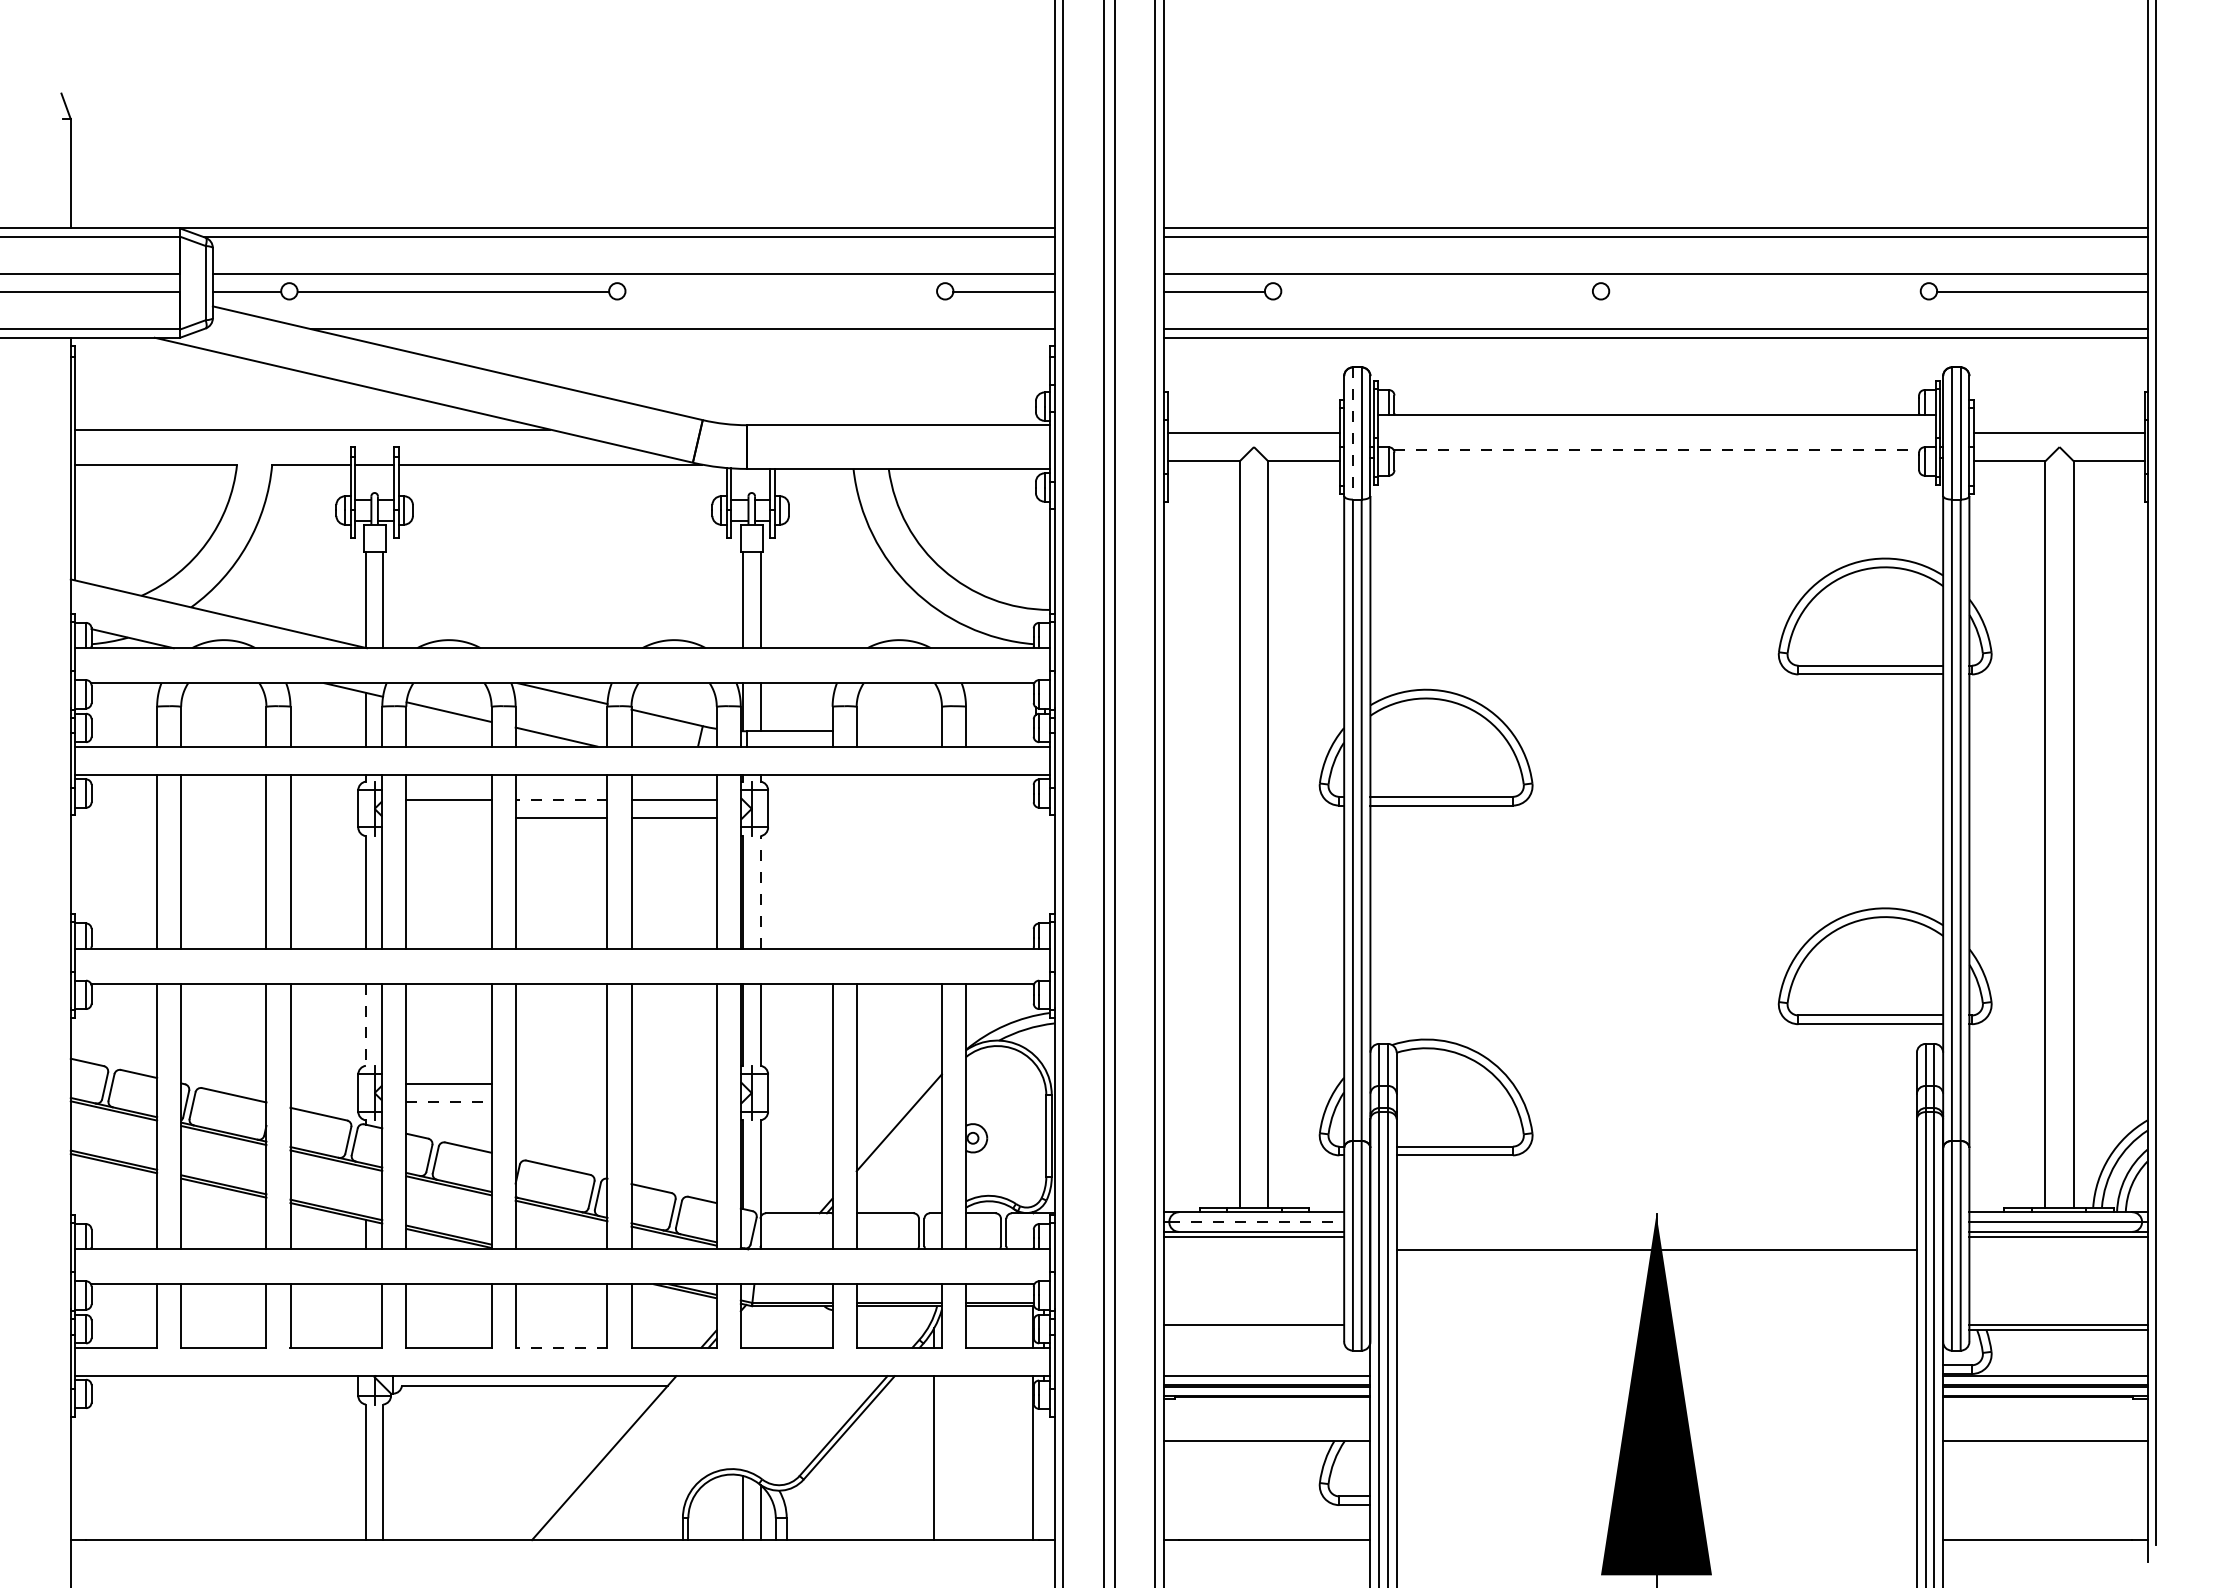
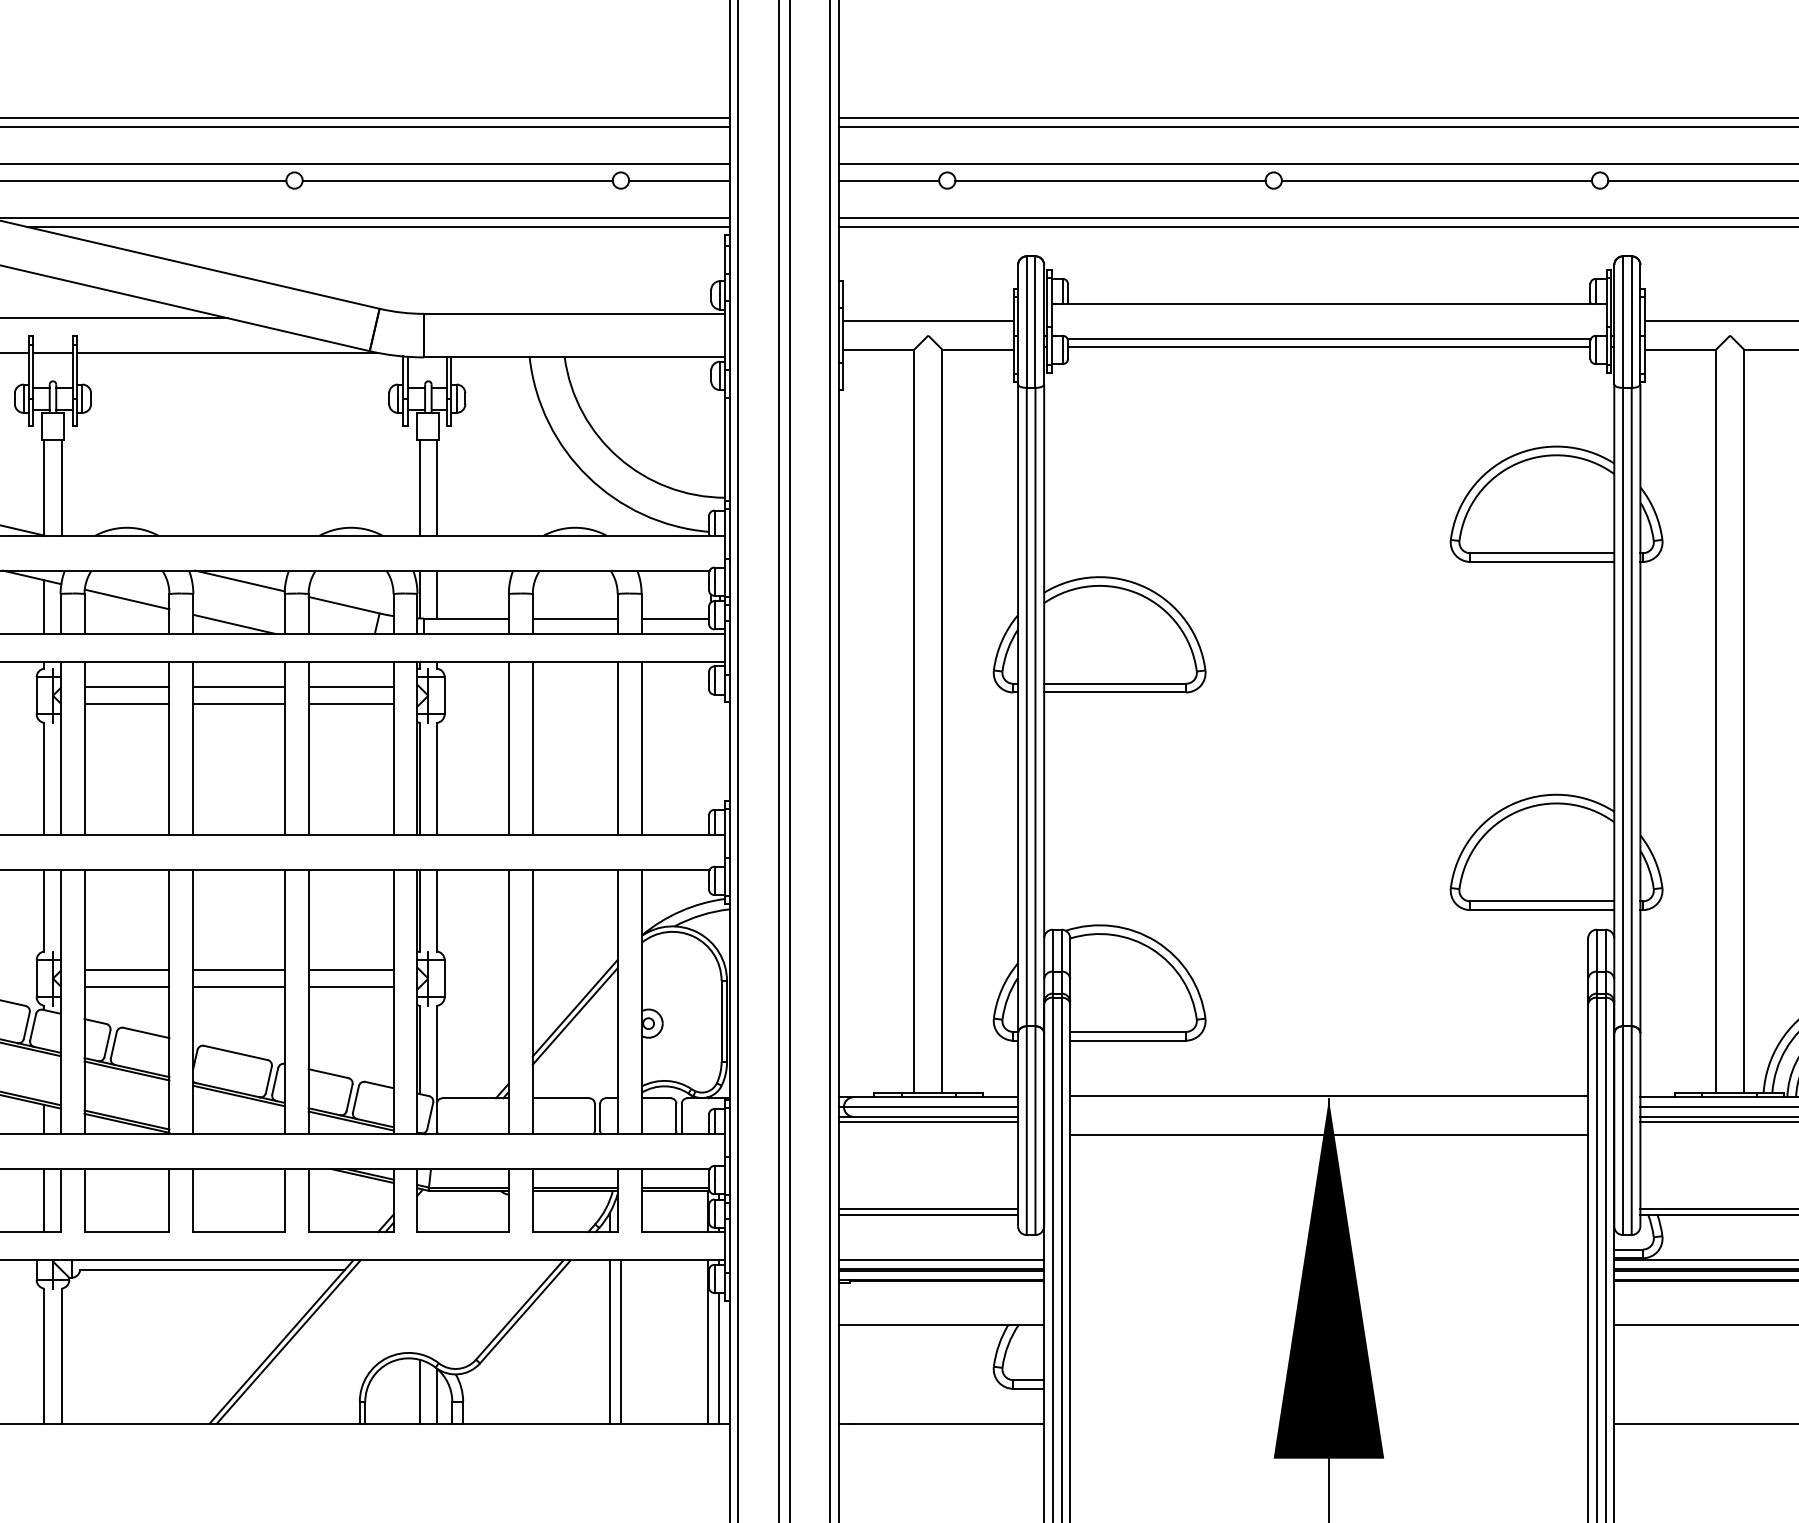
line: (781, 291) -> (457, 180), added
line: (1436, 291) -> (1109, 180), added
line: (1764, 291) -> (1436, 180), added
line: (701, 337) -> (378, 226), added
line: (1352, 434) -> (1026, 323), dashed -> solid
line: (1656, 450) -> (1328, 339), dashed -> solid
line: (1656, 458) -> (1328, 346), added
line: (898, 731) -> (574, 618), added
line: (999, 731) -> (674, 618), added
line: (561, 800) -> (238, 687), dashed -> solid
line: (448, 817) -> (126, 704), added
line: (832, 861) -> (508, 748), added
line: (856, 861) -> (532, 748), added
line: (941, 861) -> (617, 748), added
line: (965, 861) -> (641, 748), added
line: (760, 891) -> (437, 777), dashed -> solid
line: (365, 1025) -> (43, 911), dashed -> solid
line: (561, 1084) -> (238, 970), added
line: (673, 1084) -> (350, 970), added
line: (448, 1101) -> (126, 987), dashed -> solid
line: (561, 1101) -> (238, 987), added
line: (673, 1101) -> (350, 987), added
line: (898, 1130) -> (574, 1015), added
line: (1656, 1211) -> (1328, 1096), added
line: (1257, 1222) -> (931, 1107), dashed -> solid
line: (365, 1315) -> (43, 1200), added
line: (1253, 1330) -> (927, 1214), added
line: (561, 1347) -> (238, 1231), dashed -> solid
line: (611, 1458) -> (288, 1342), added
line: (945, 1458) -> (621, 1342), added
line: (1043, 1474) -> (718, 1358), added

